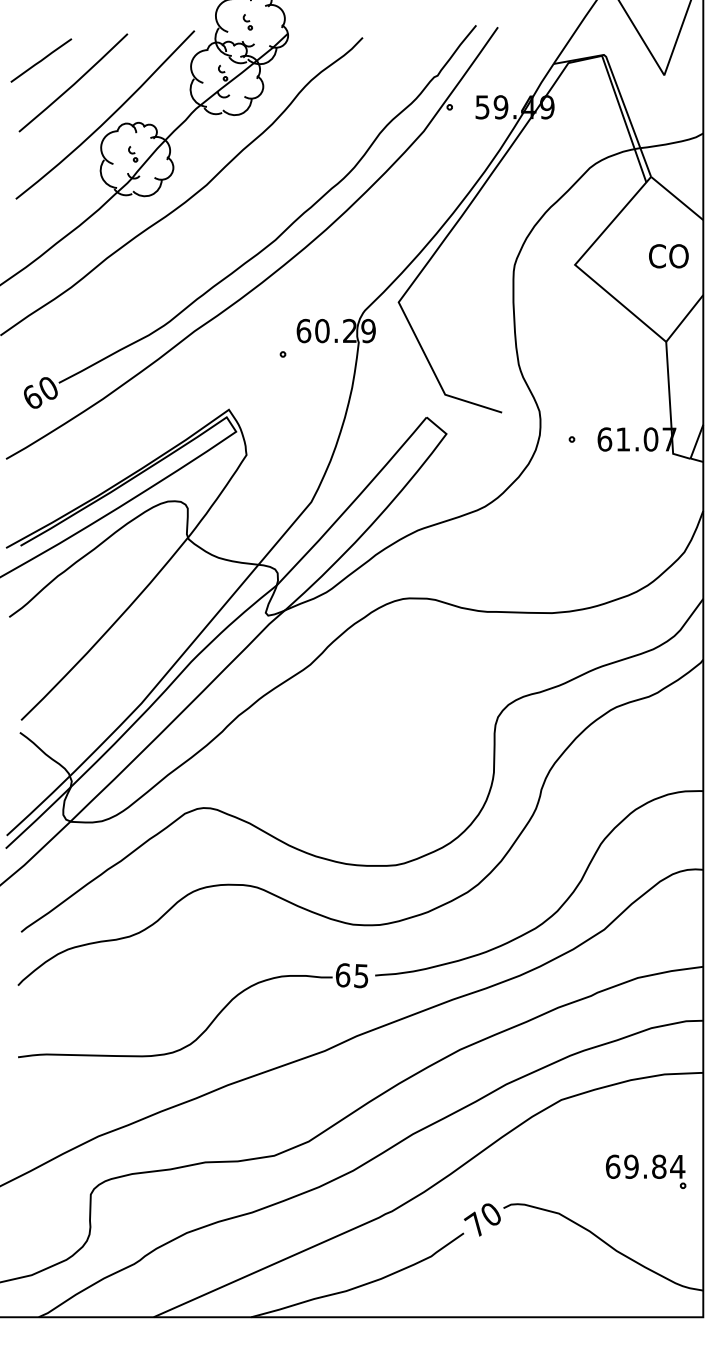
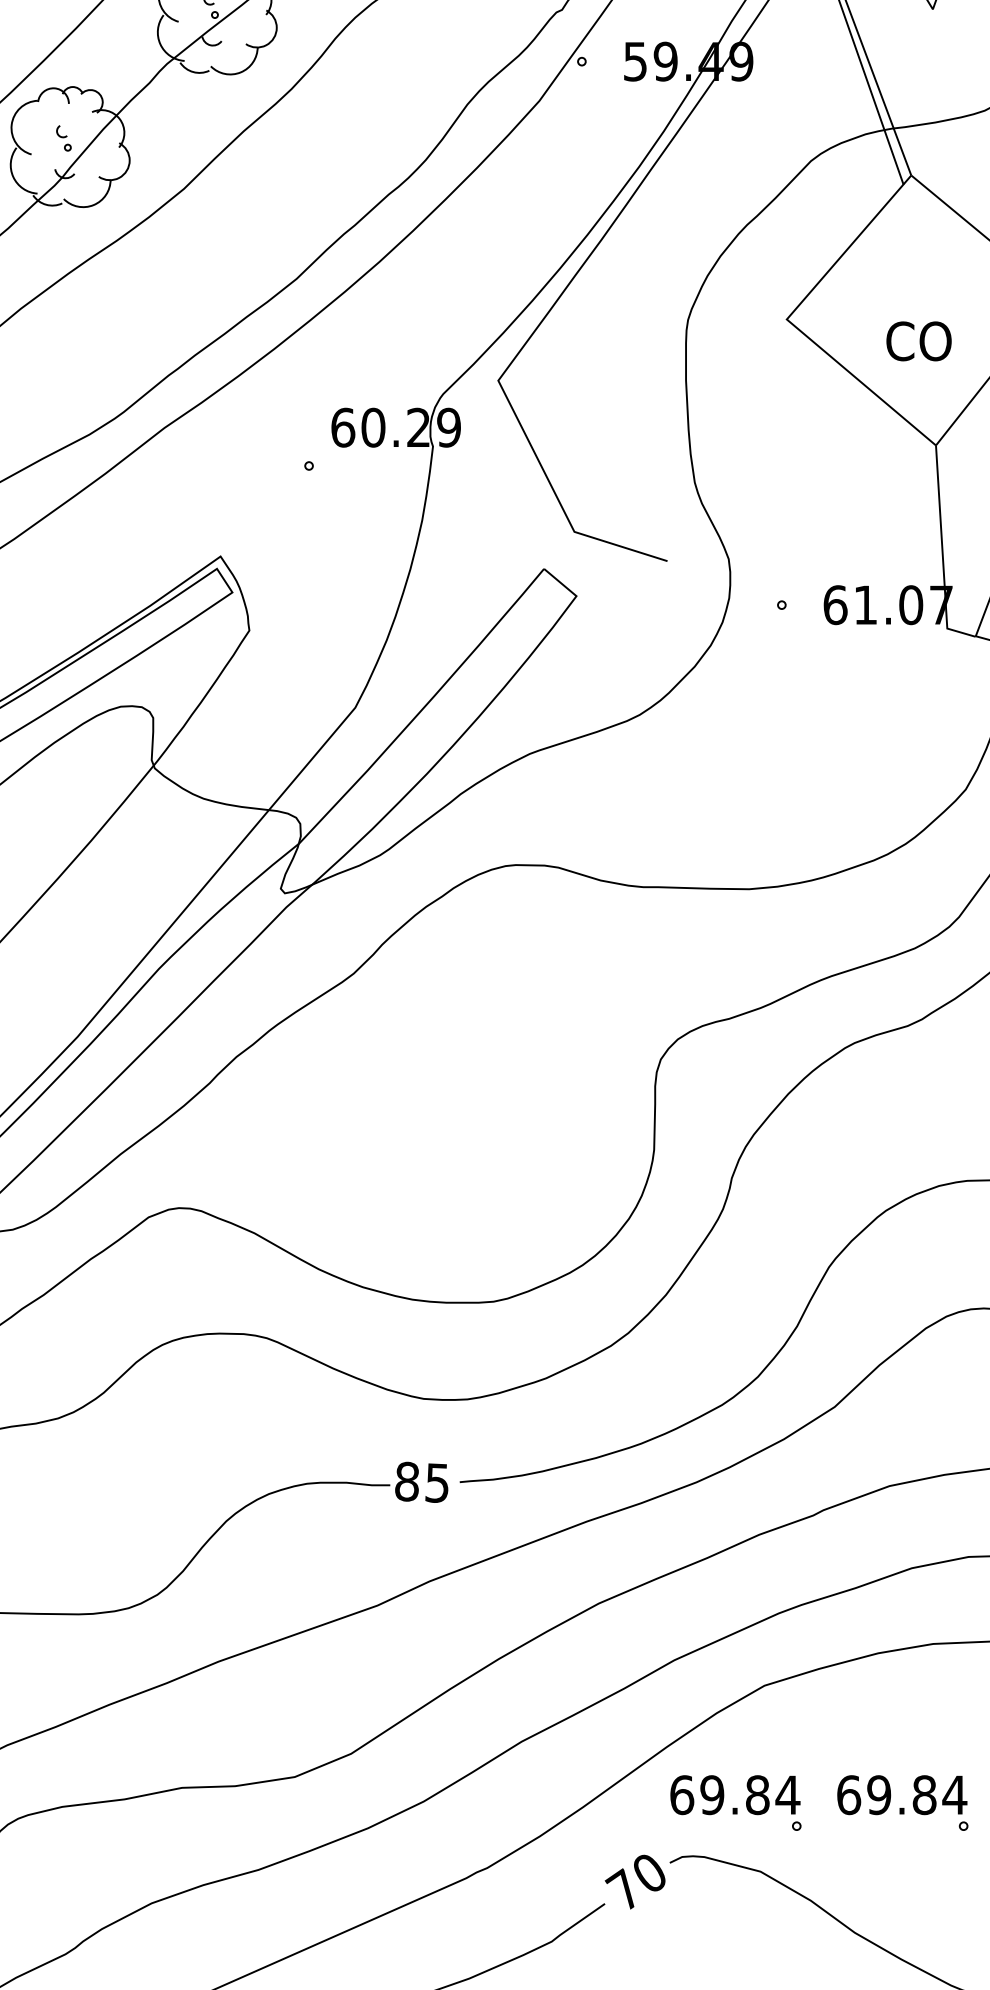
text: (668, 256) -> (918, 341), moved
text: (342, 975) -> (406, 1482), 65 -> 85
part: (544, 1171) -> (736, 1802), added

